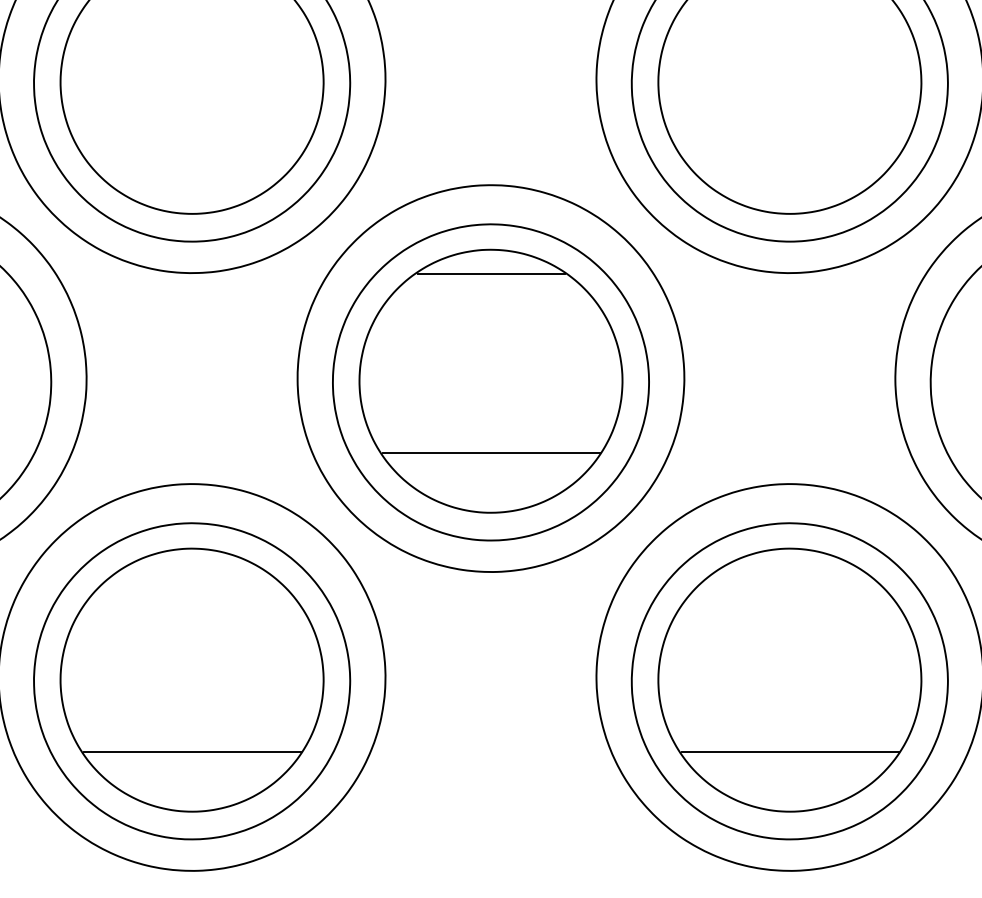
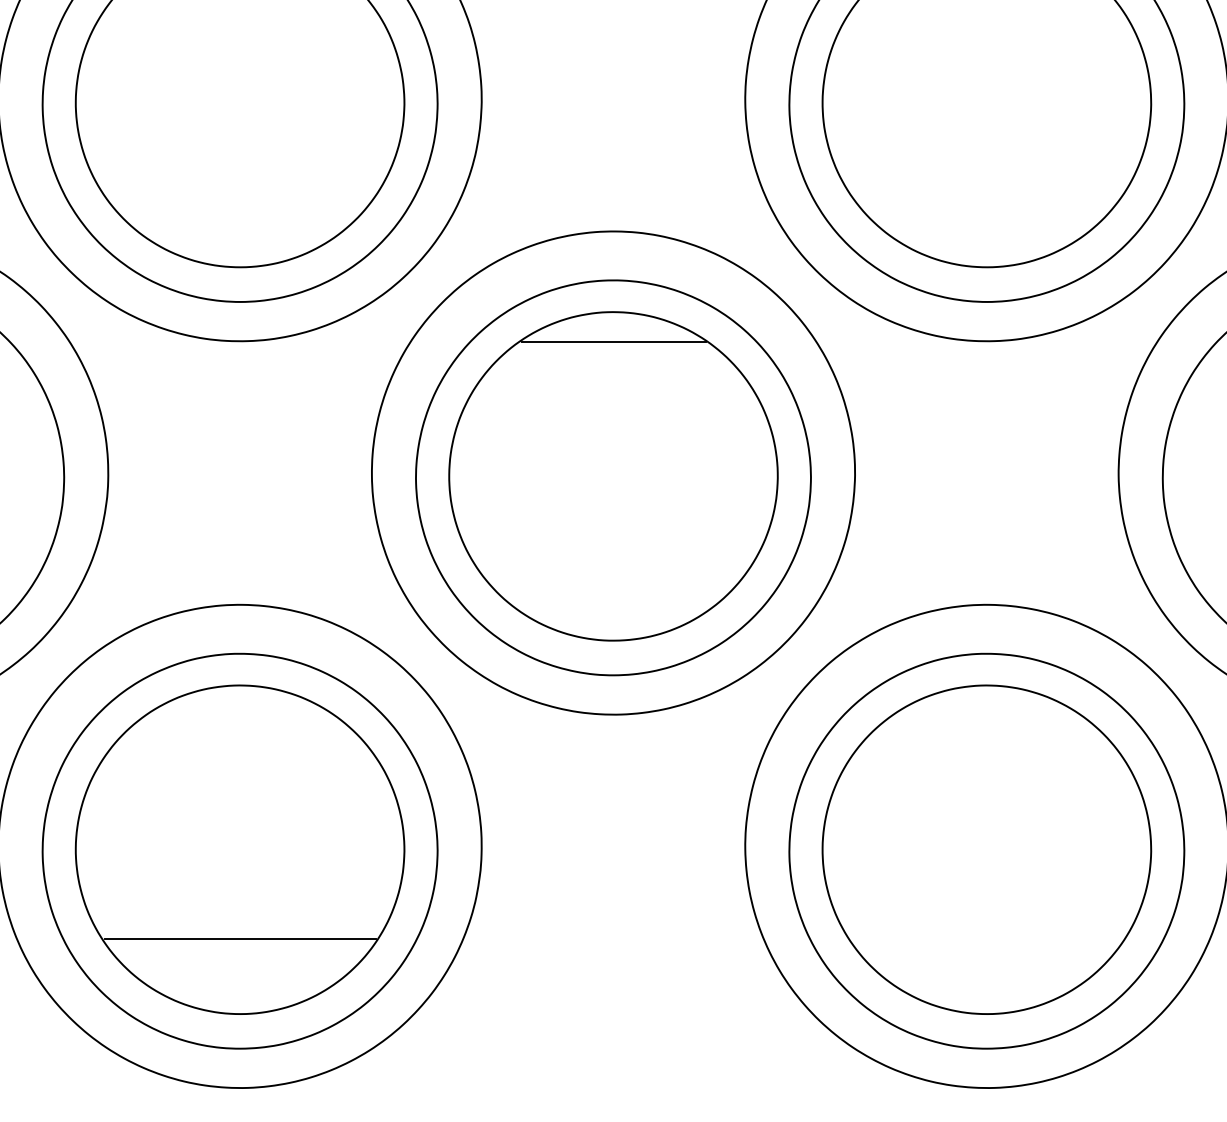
line: (491, 453) -> (613, 566), removed
line: (789, 751) -> (986, 939), removed

